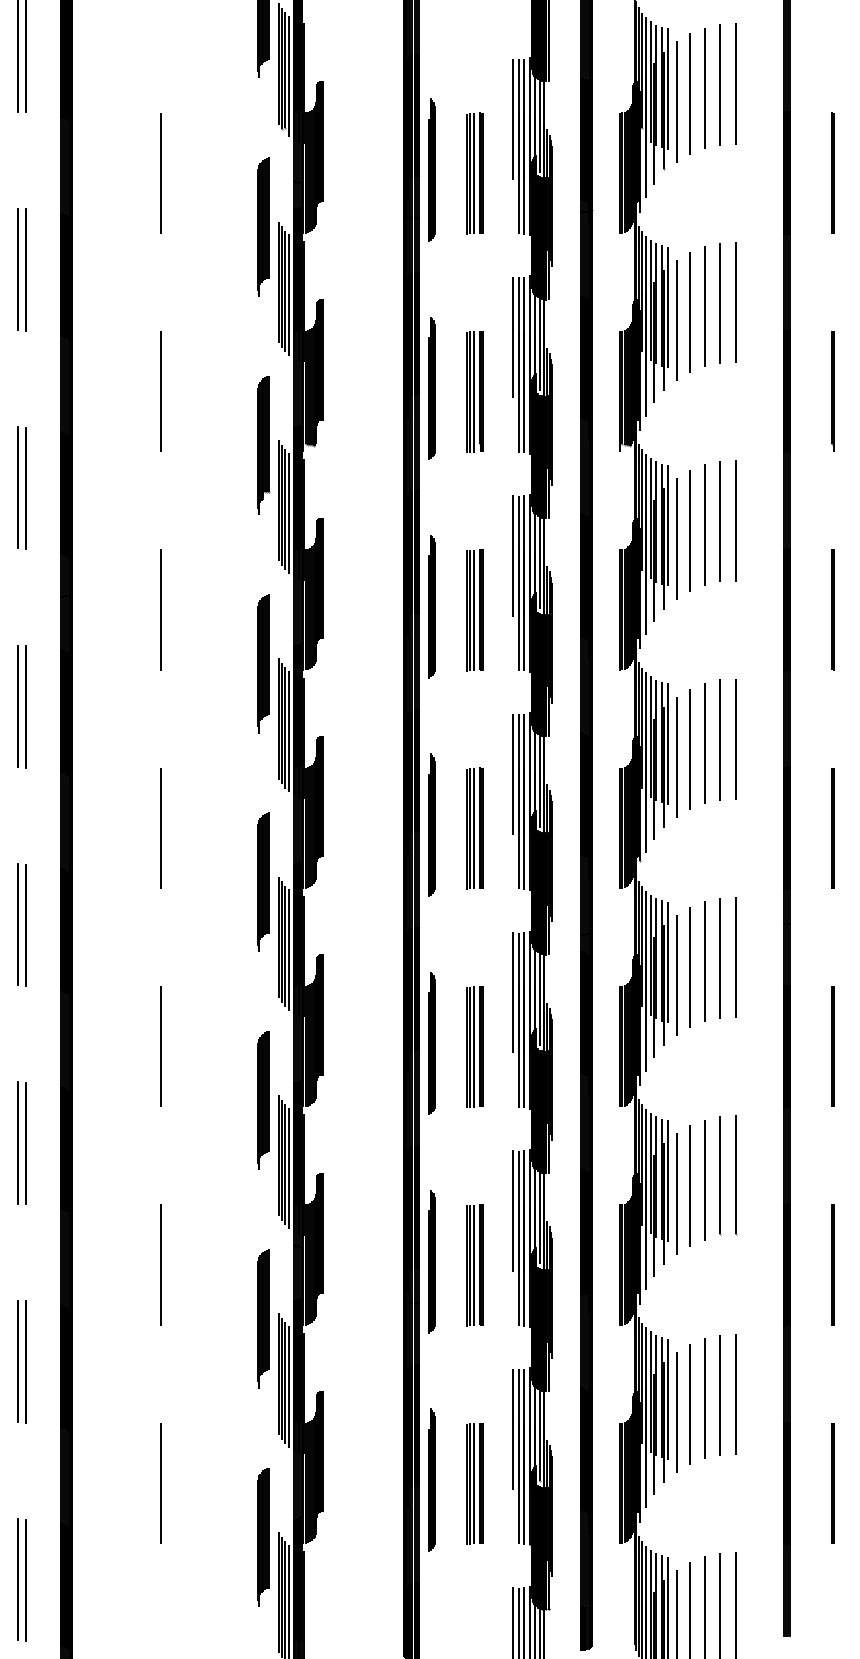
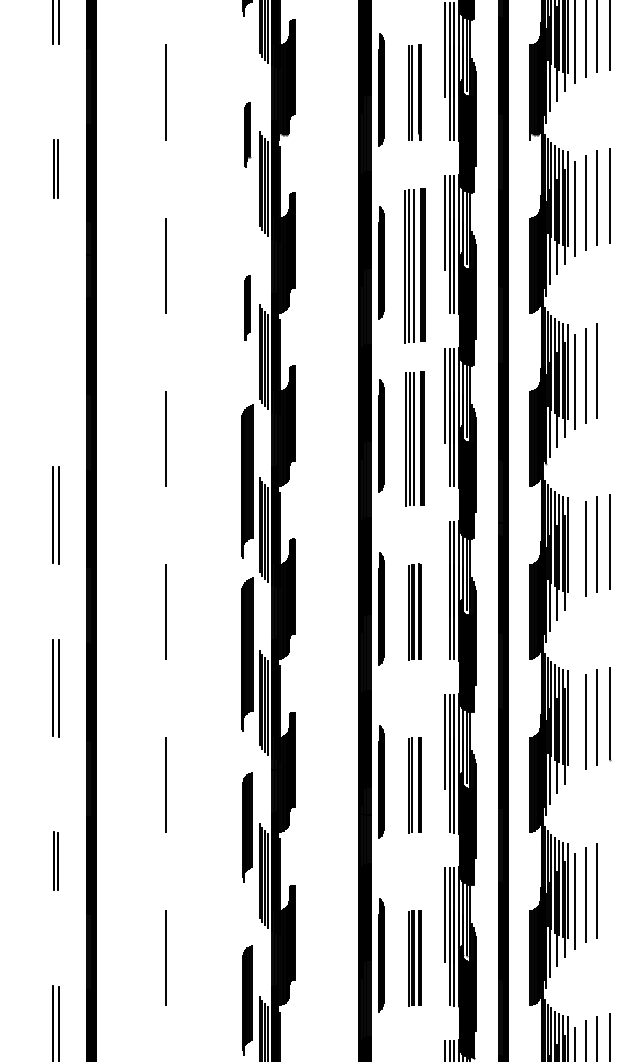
line: (474, 391) -> (414, 92), removed
part: (263, 445) -> (247, 135), size x0.6
part: (21, 487) -> (55, 168), size x0.6
part: (474, 610) -> (414, 266), size x1.6
part: (263, 663) -> (247, 308), size x0.6
part: (21, 706) -> (55, 342), removed
line: (720, 739) -> (609, 368), removed
part: (474, 828) -> (414, 438), size x1.4
part: (263, 881) -> (247, 480), size x1.4
line: (676, 975) -> (574, 555), removed
line: (512, 992) -> (444, 568), removed
part: (263, 1100) -> (247, 654), size x1.4
line: (676, 1193) -> (574, 728), removed
line: (474, 1265) -> (414, 785), removed
part: (21, 1361) -> (55, 861), size x0.6
line: (720, 1394) -> (609, 887), removed

